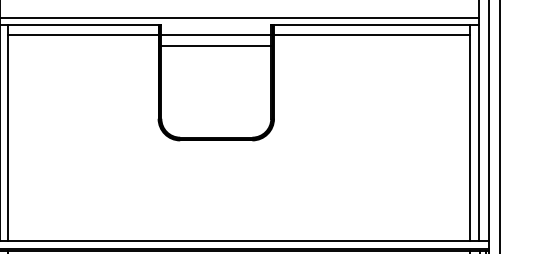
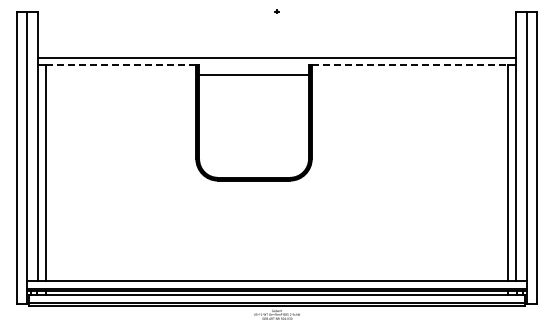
line: (83, 24) -> (121, 64), solid -> dashed
line: (372, 24) -> (410, 64), solid -> dashed
line: (83, 35) -> (121, 75), removed
line: (371, 35) -> (409, 75), removed
line: (216, 45) -> (254, 85), removed

